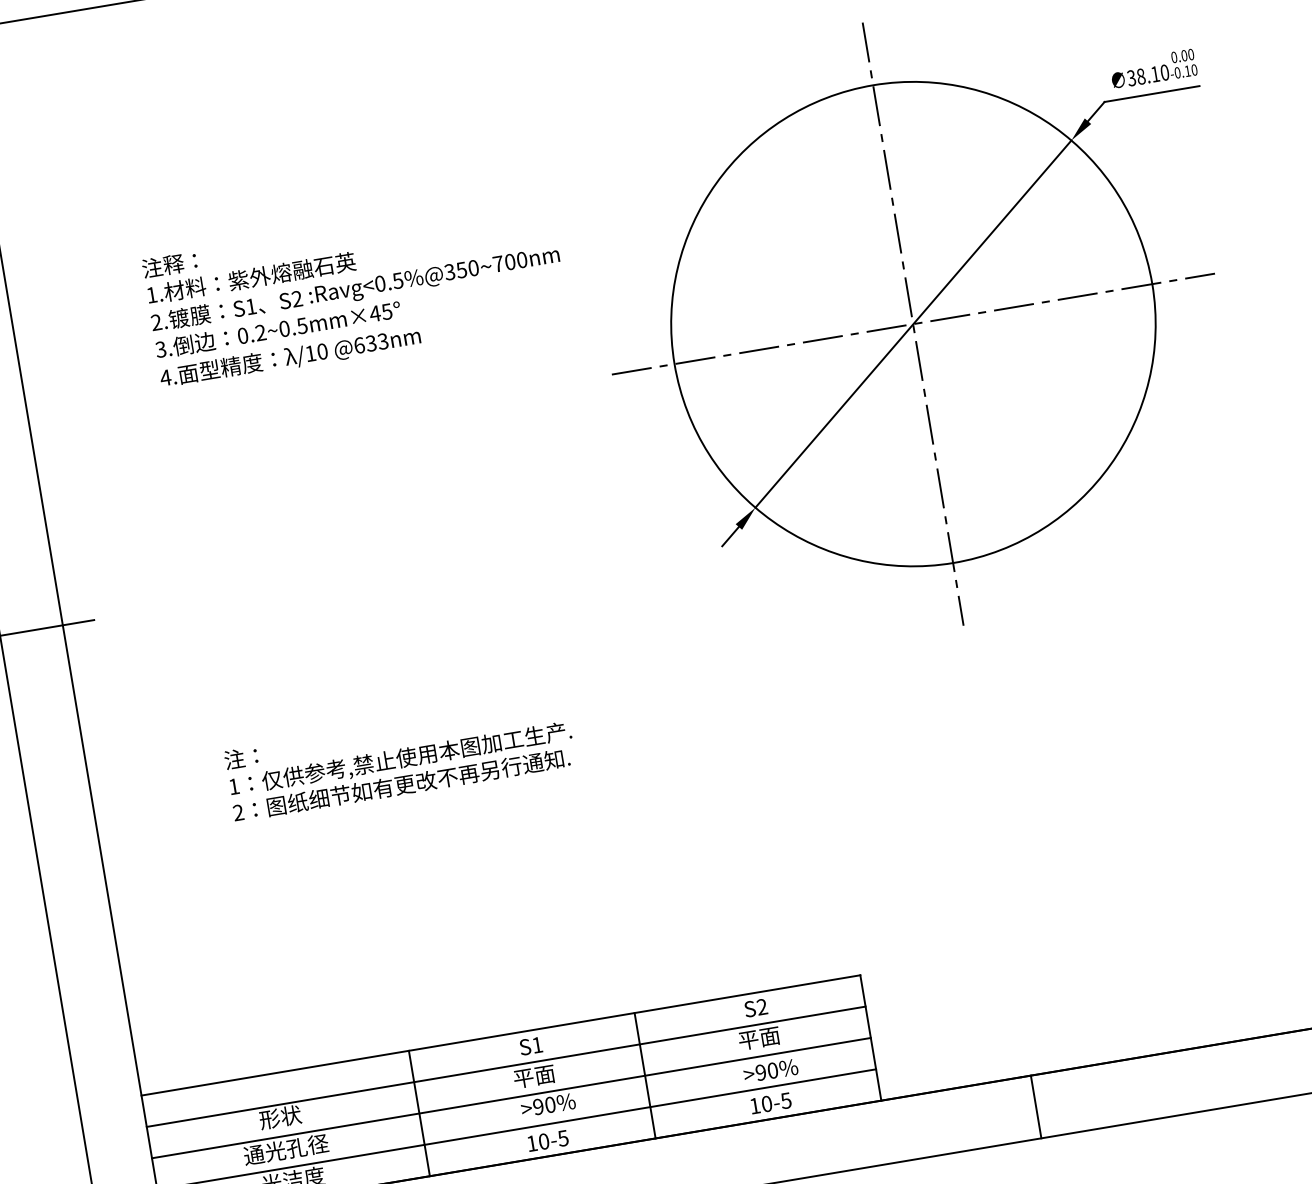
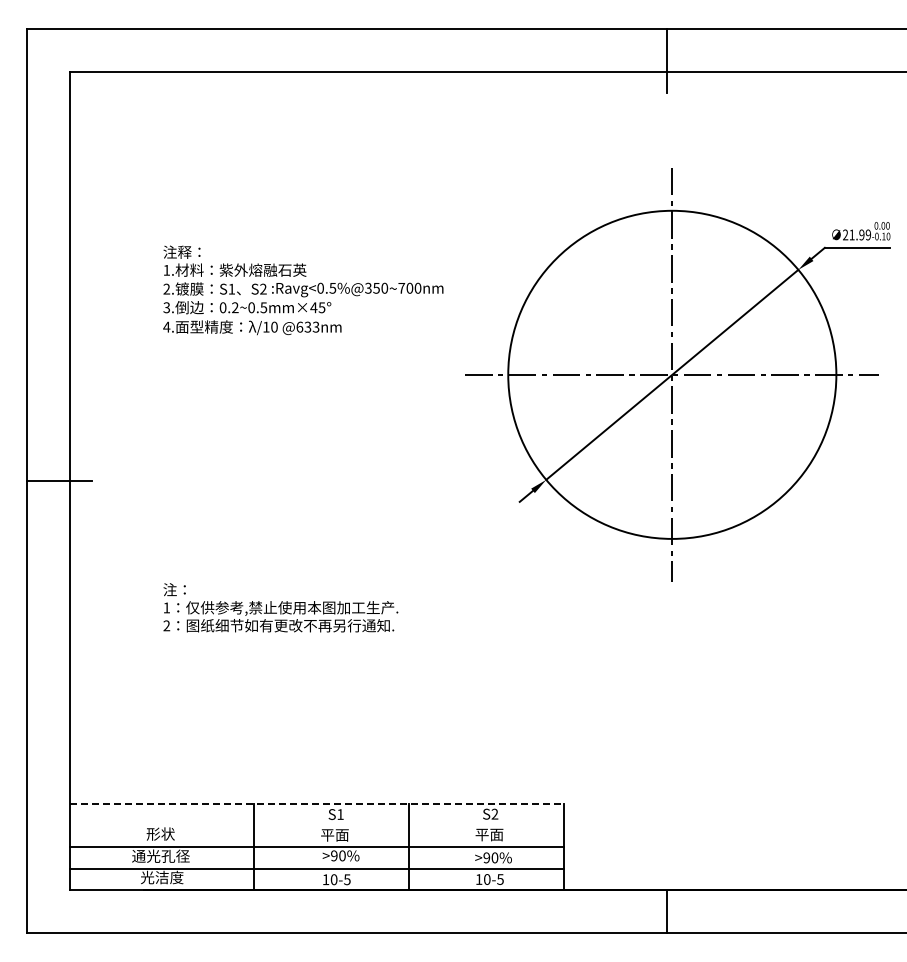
text: (1147, 74) -> (856, 234), 38.10 -> 21.99
line: (501, 1034) -> (317, 803), solid -> dashed
line: (506, 1066) -> (317, 825), removed

